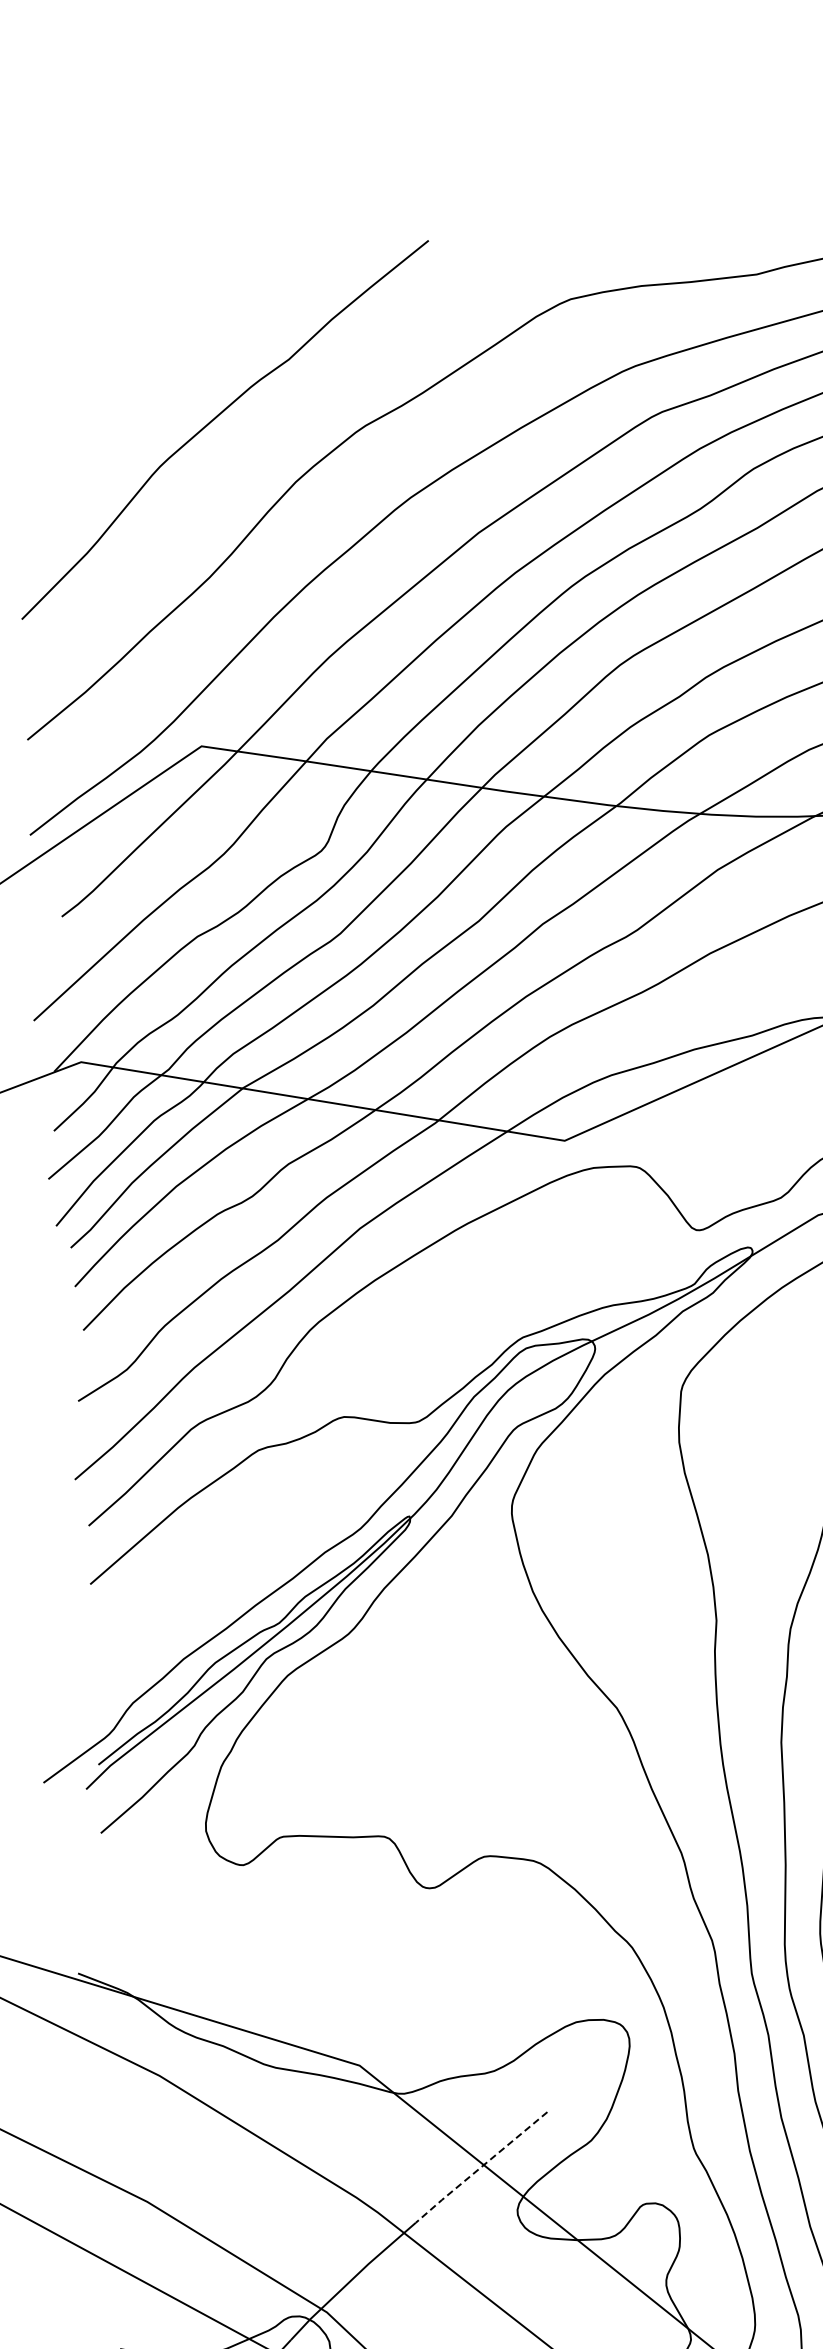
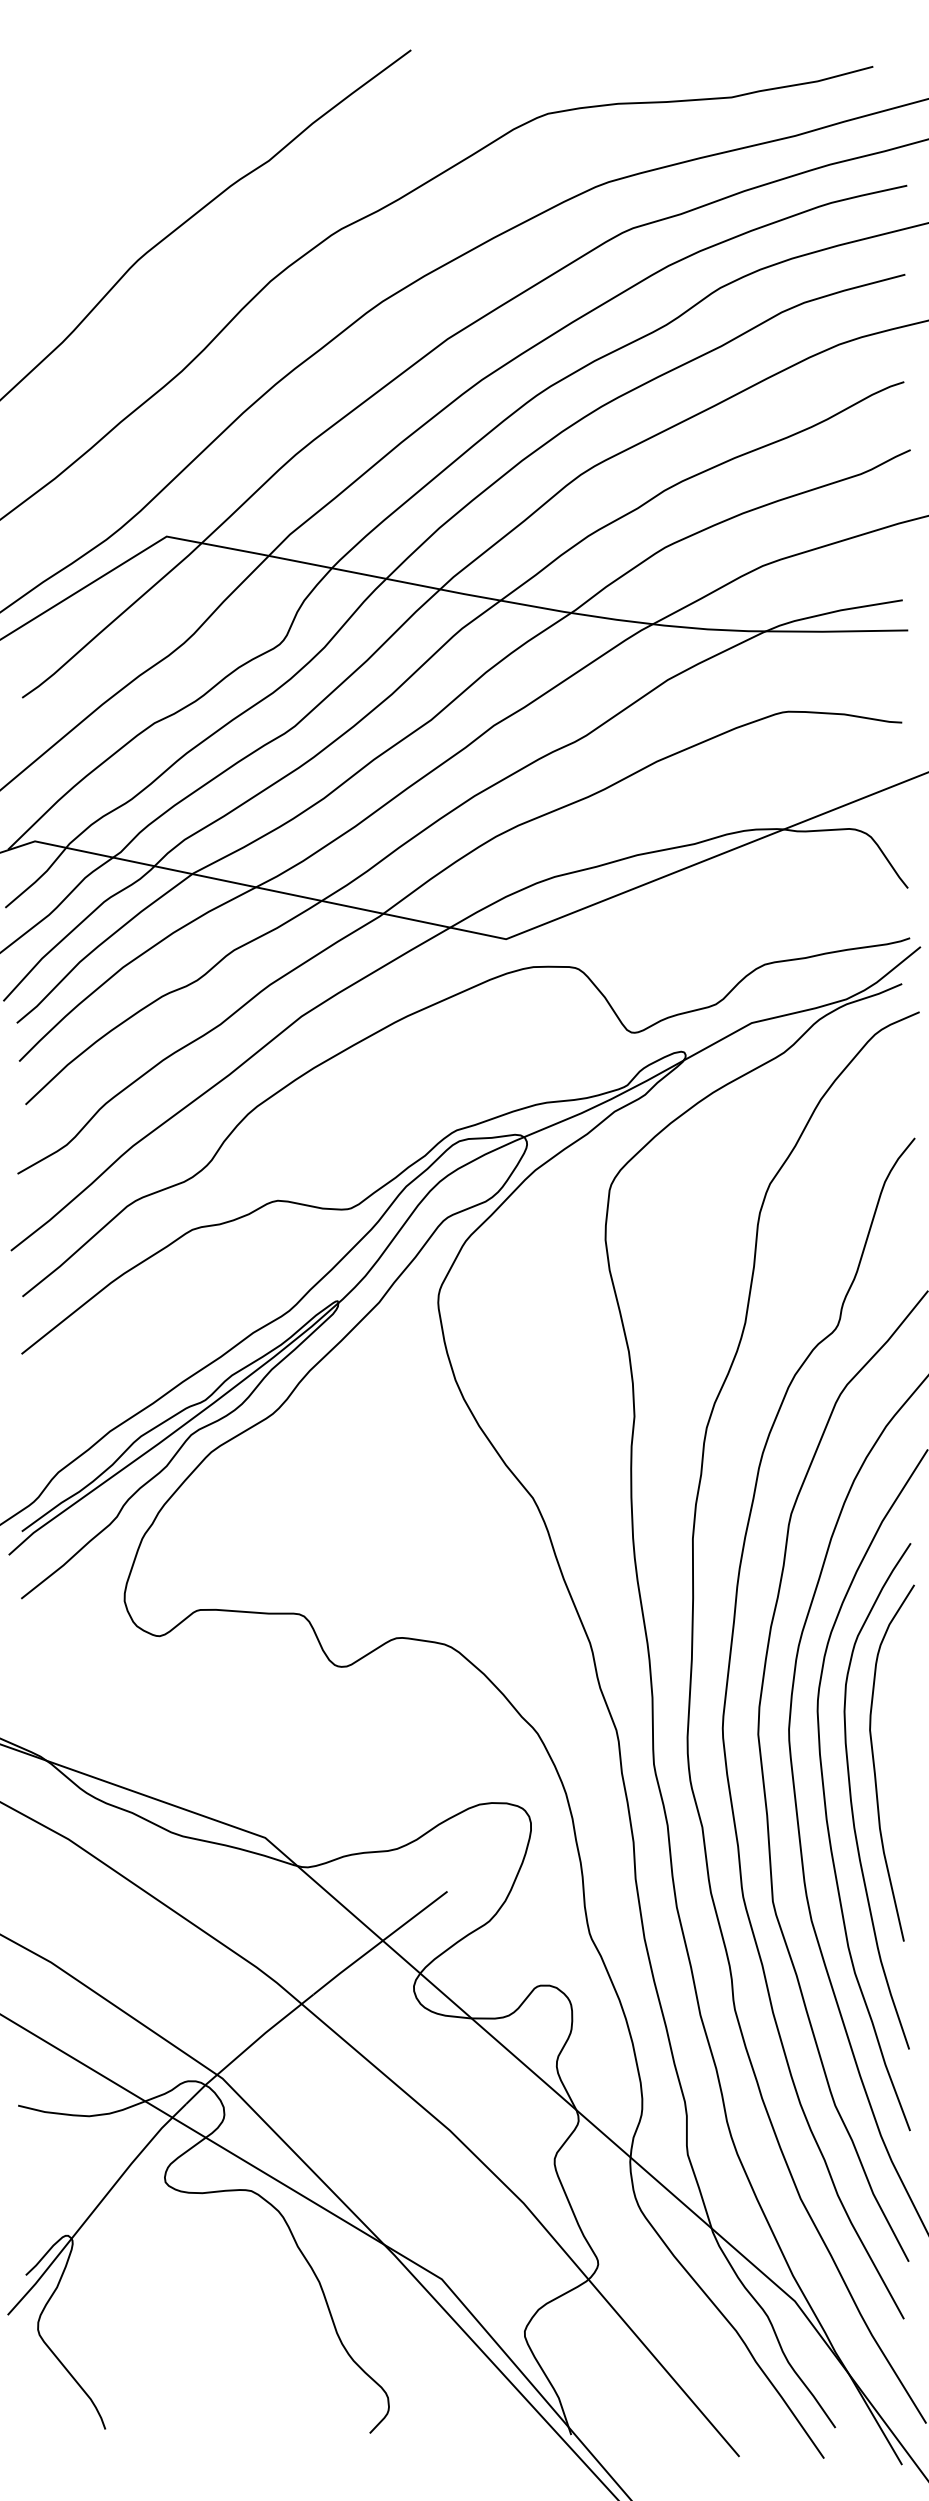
line: (480, 2168) -> (379, 1943), dashed -> solid

